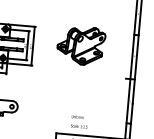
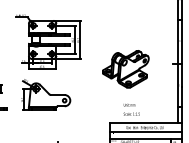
part: (80, 45) -> (125, 69), moved

